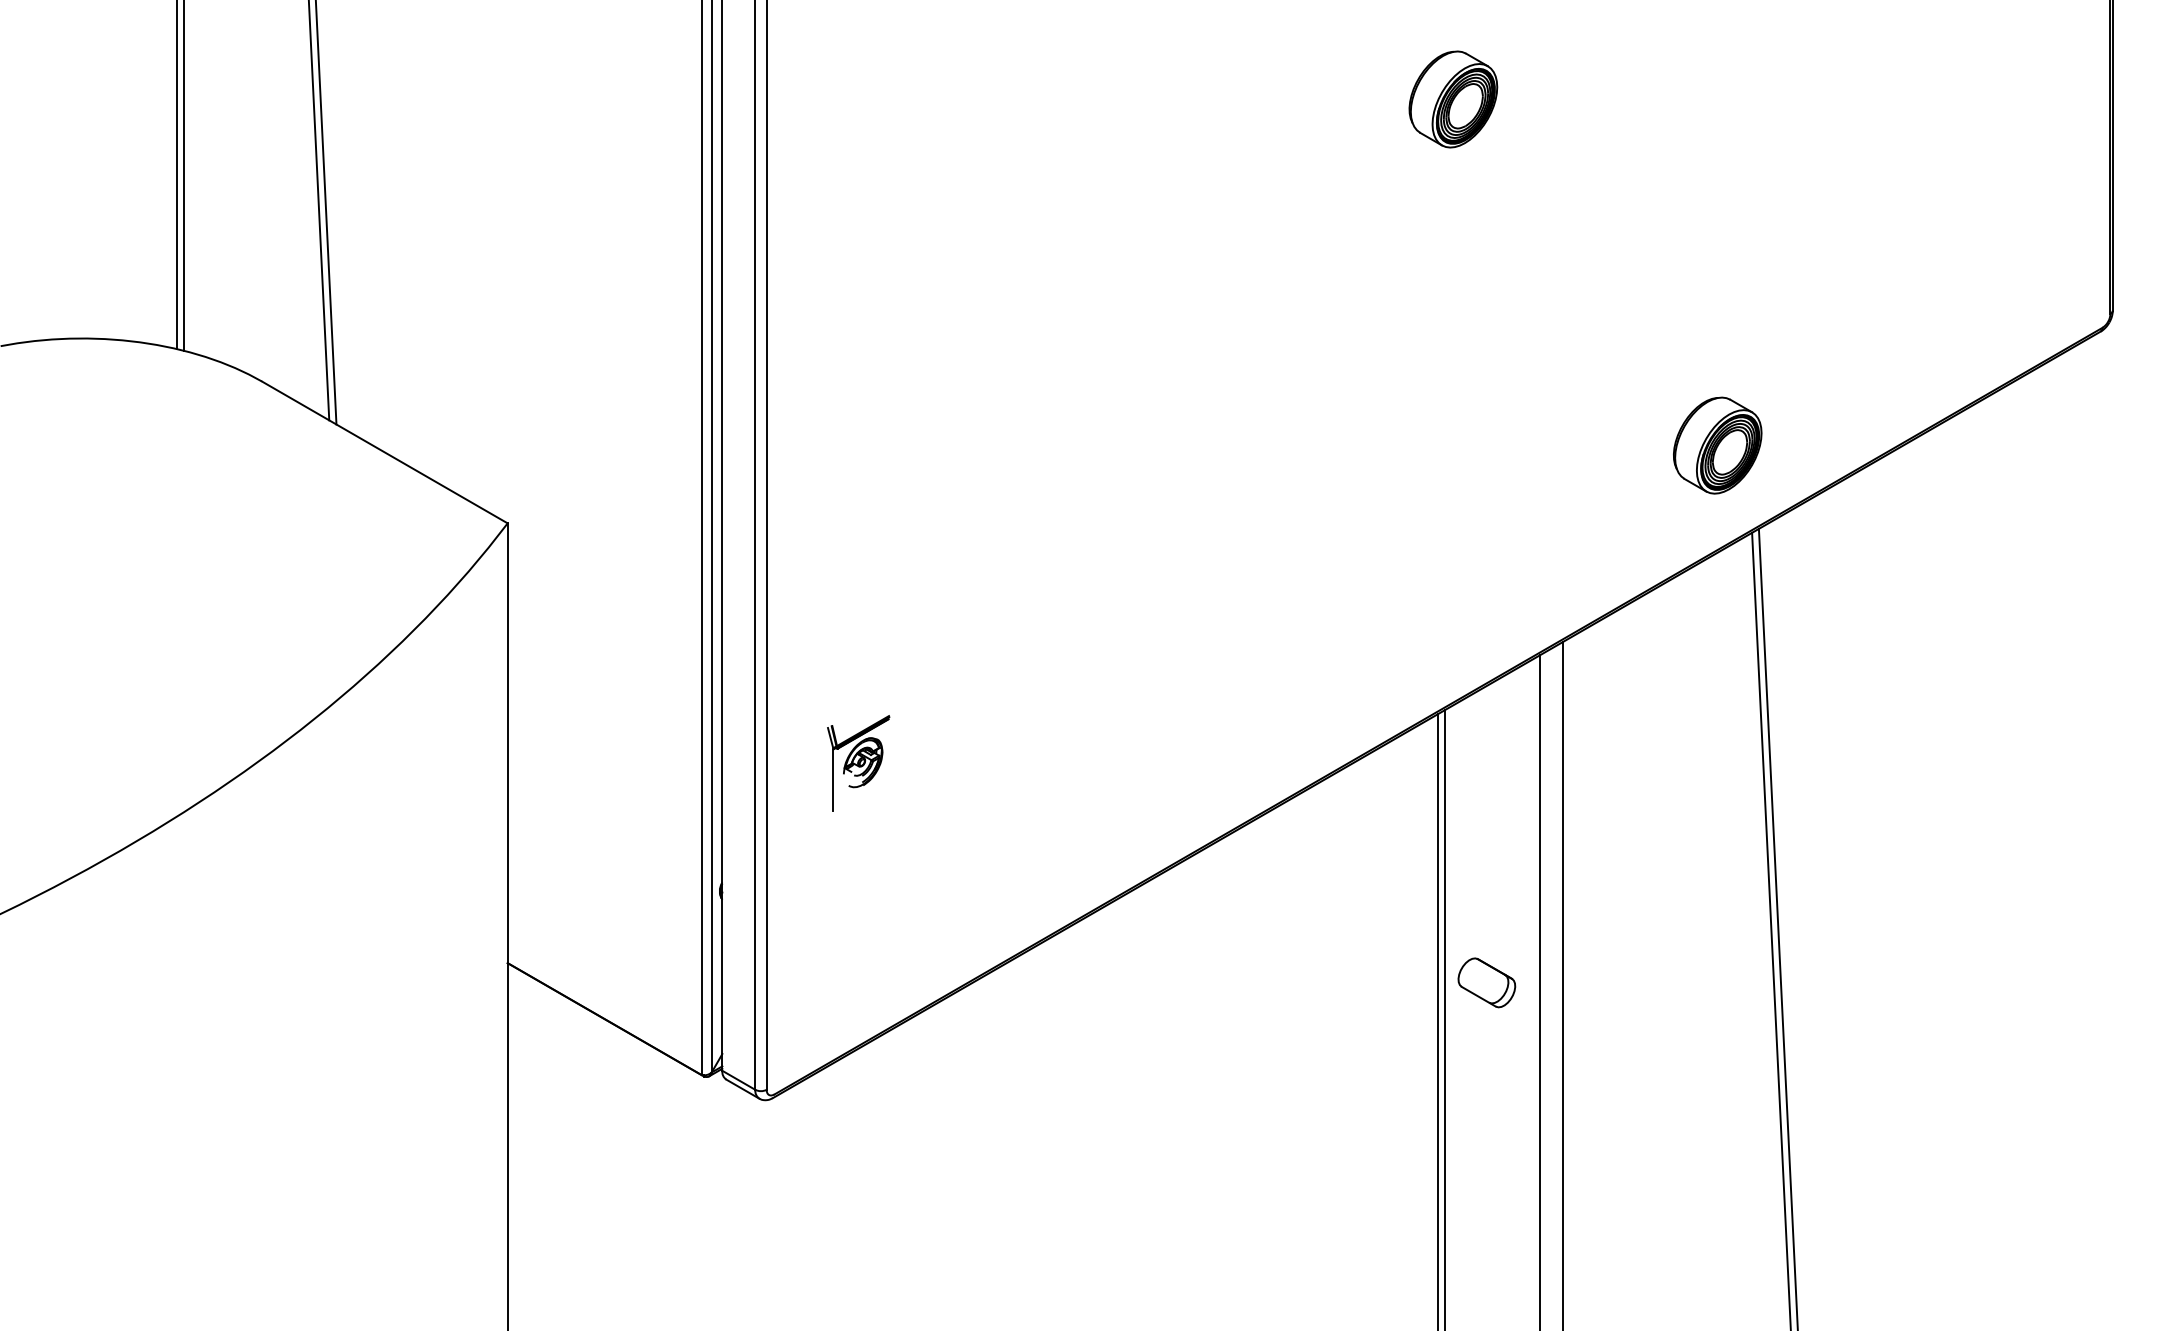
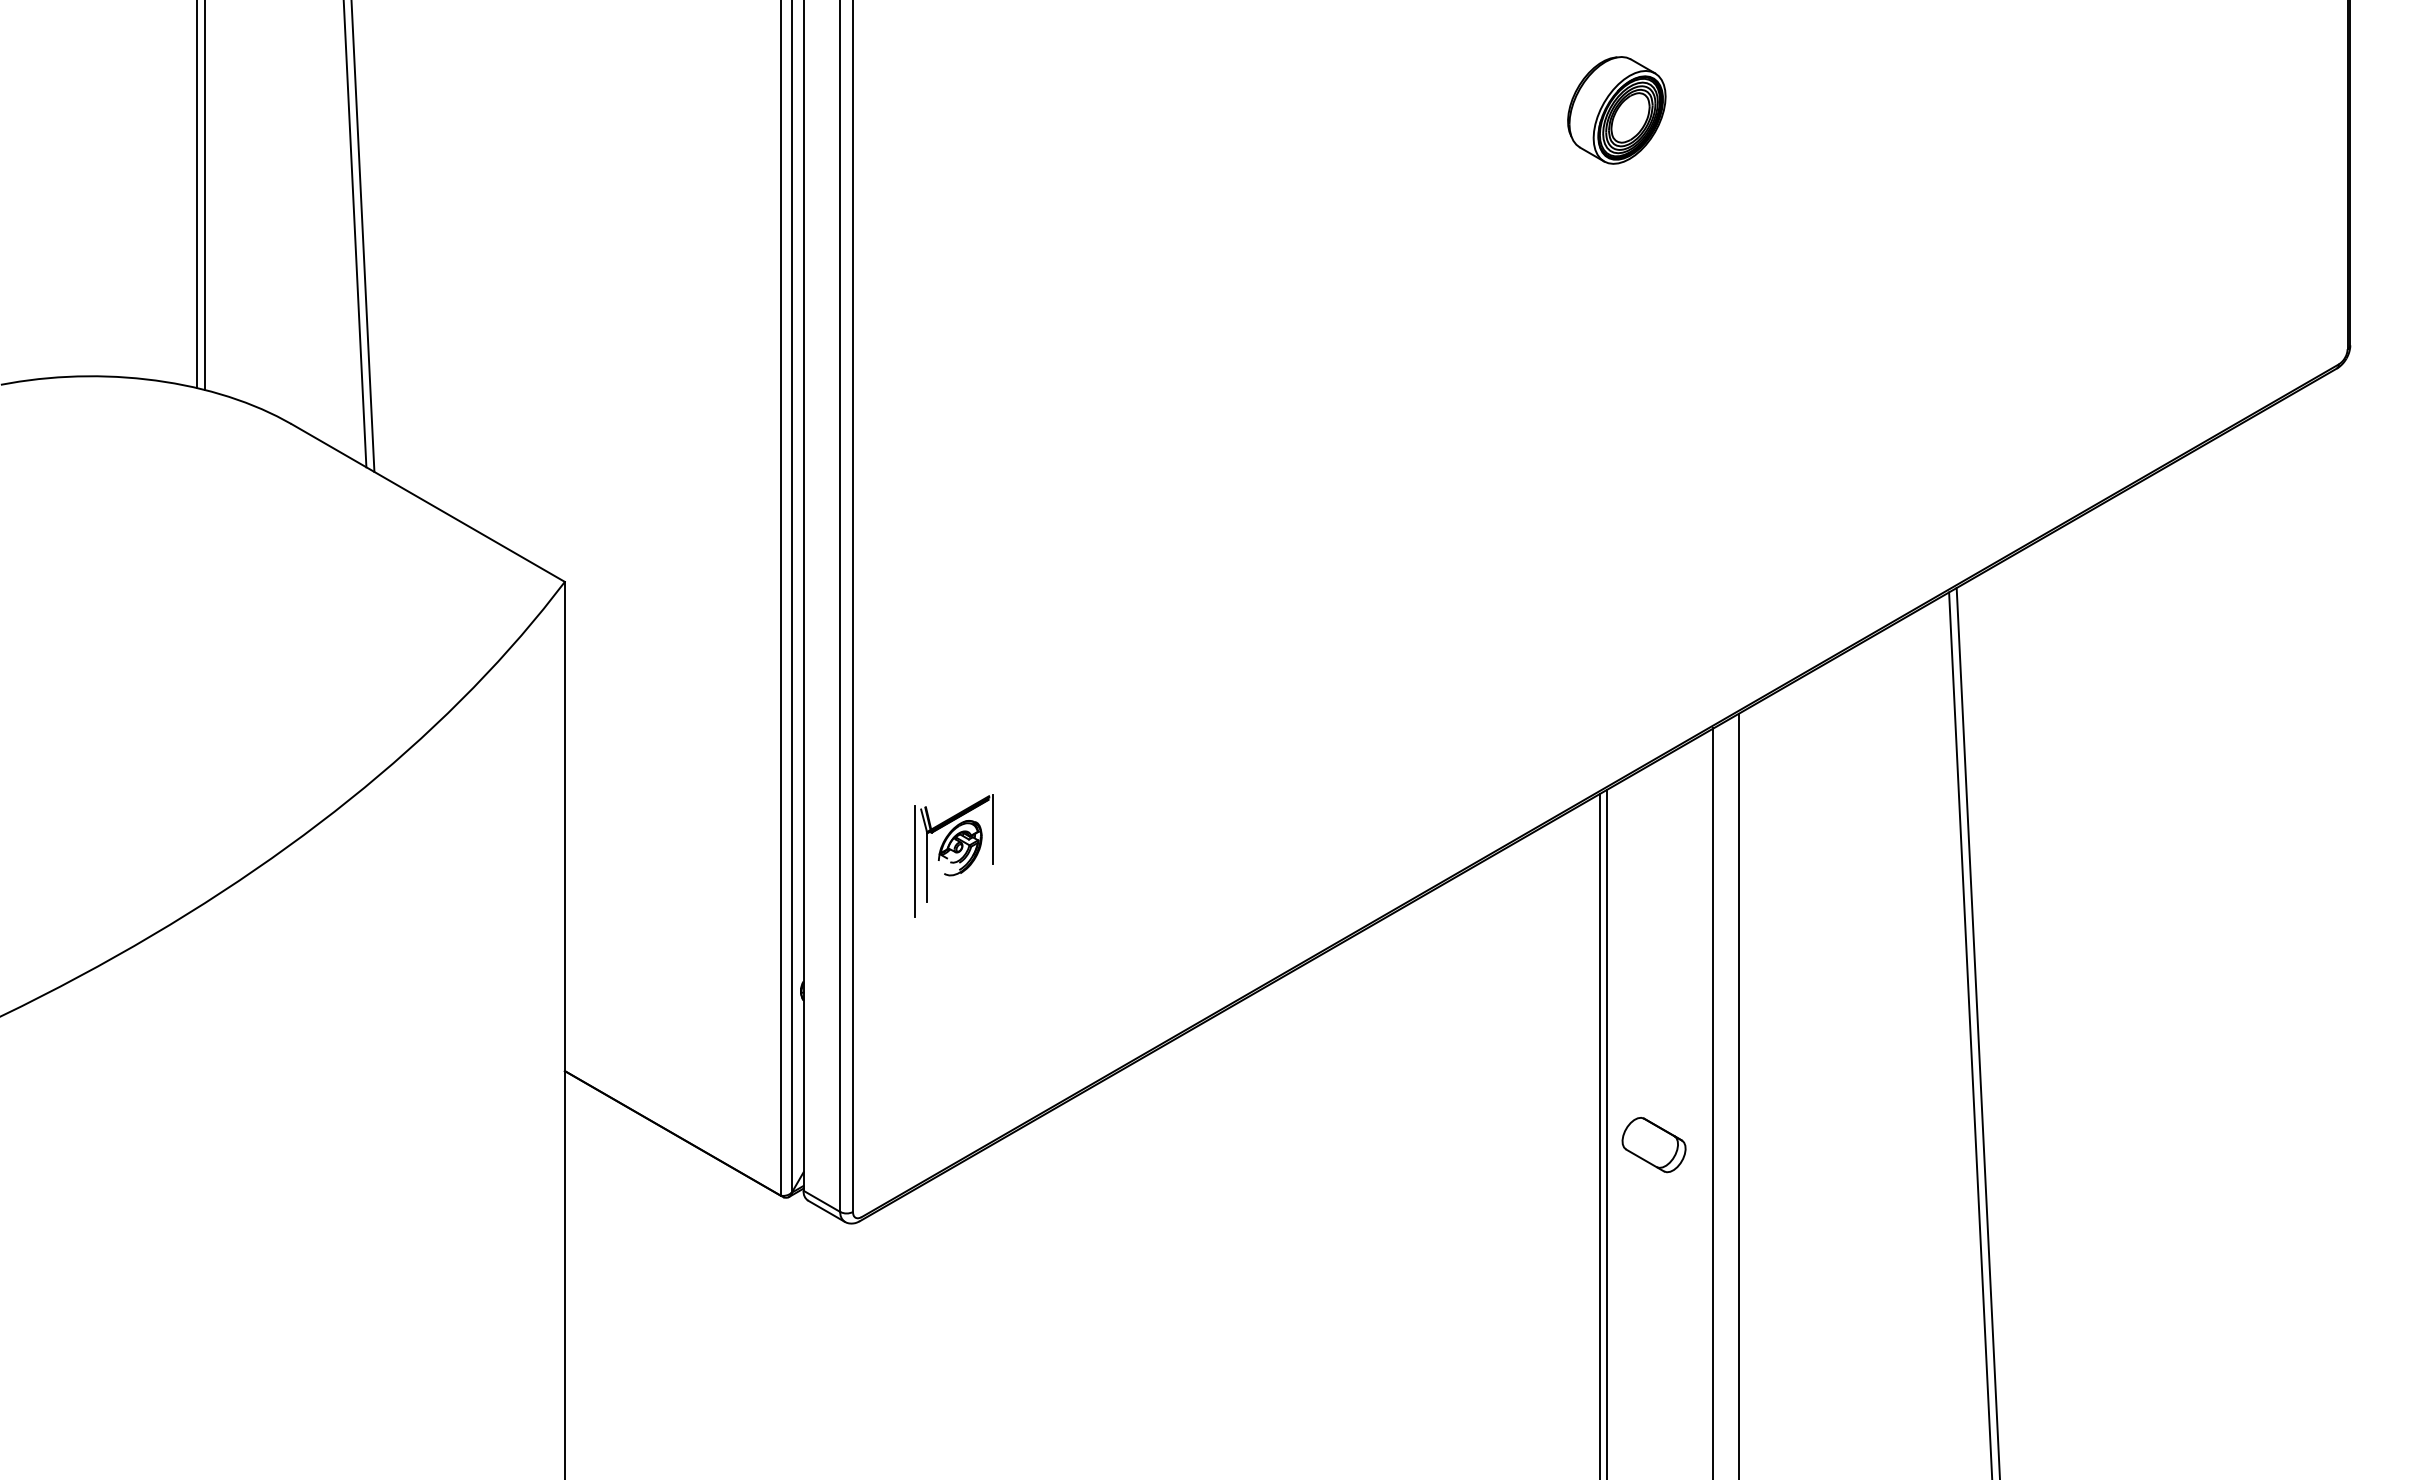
part: (1717, 445) -> (1910, 495), removed
line: (893, 745) -> (993, 829), added
line: (821, 774) -> (914, 861), added
part: (1486, 983) -> (1653, 1145), moved

